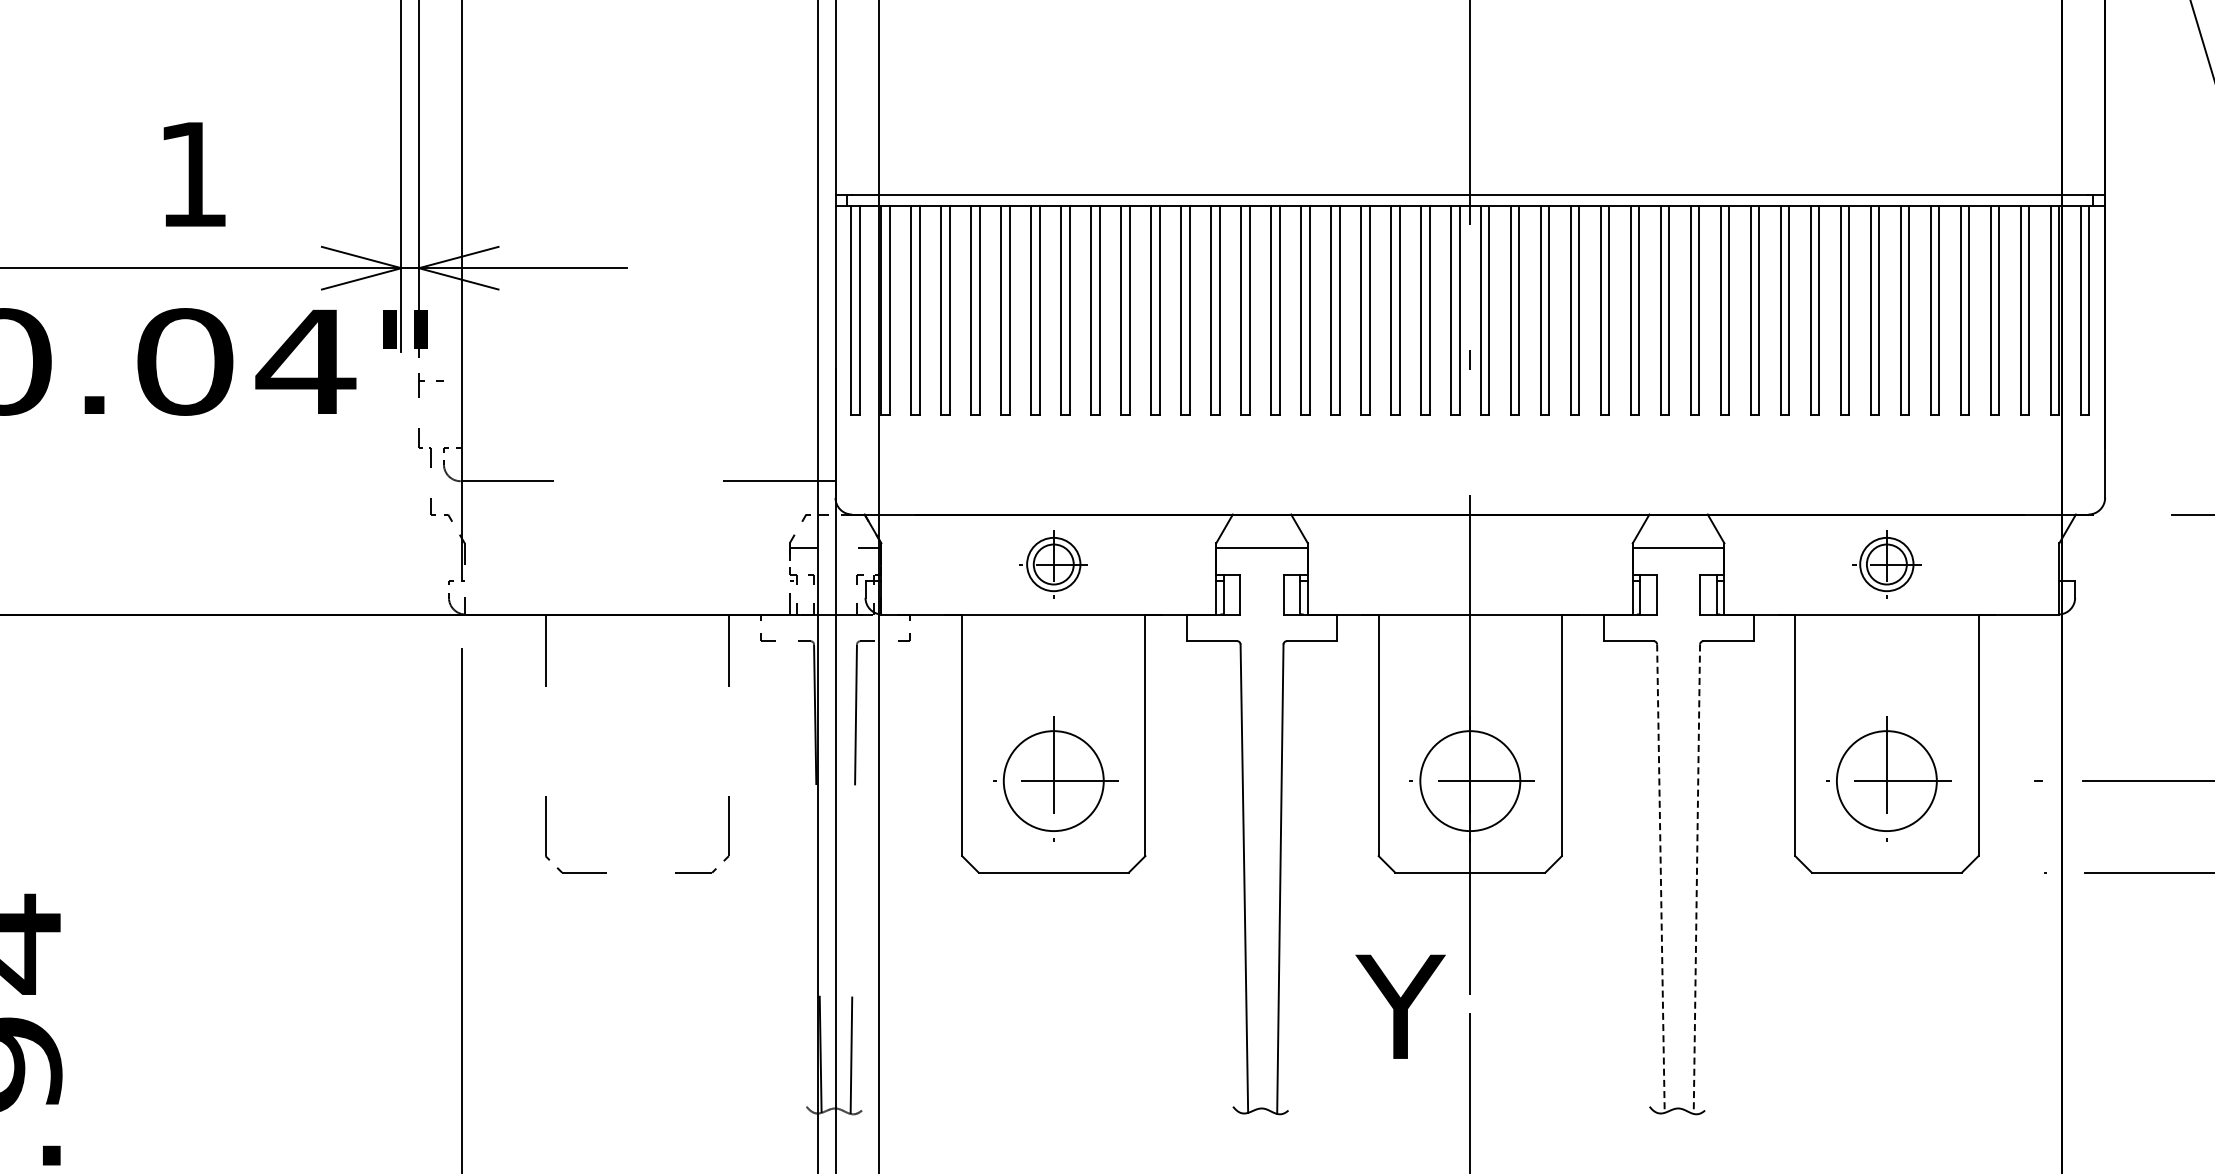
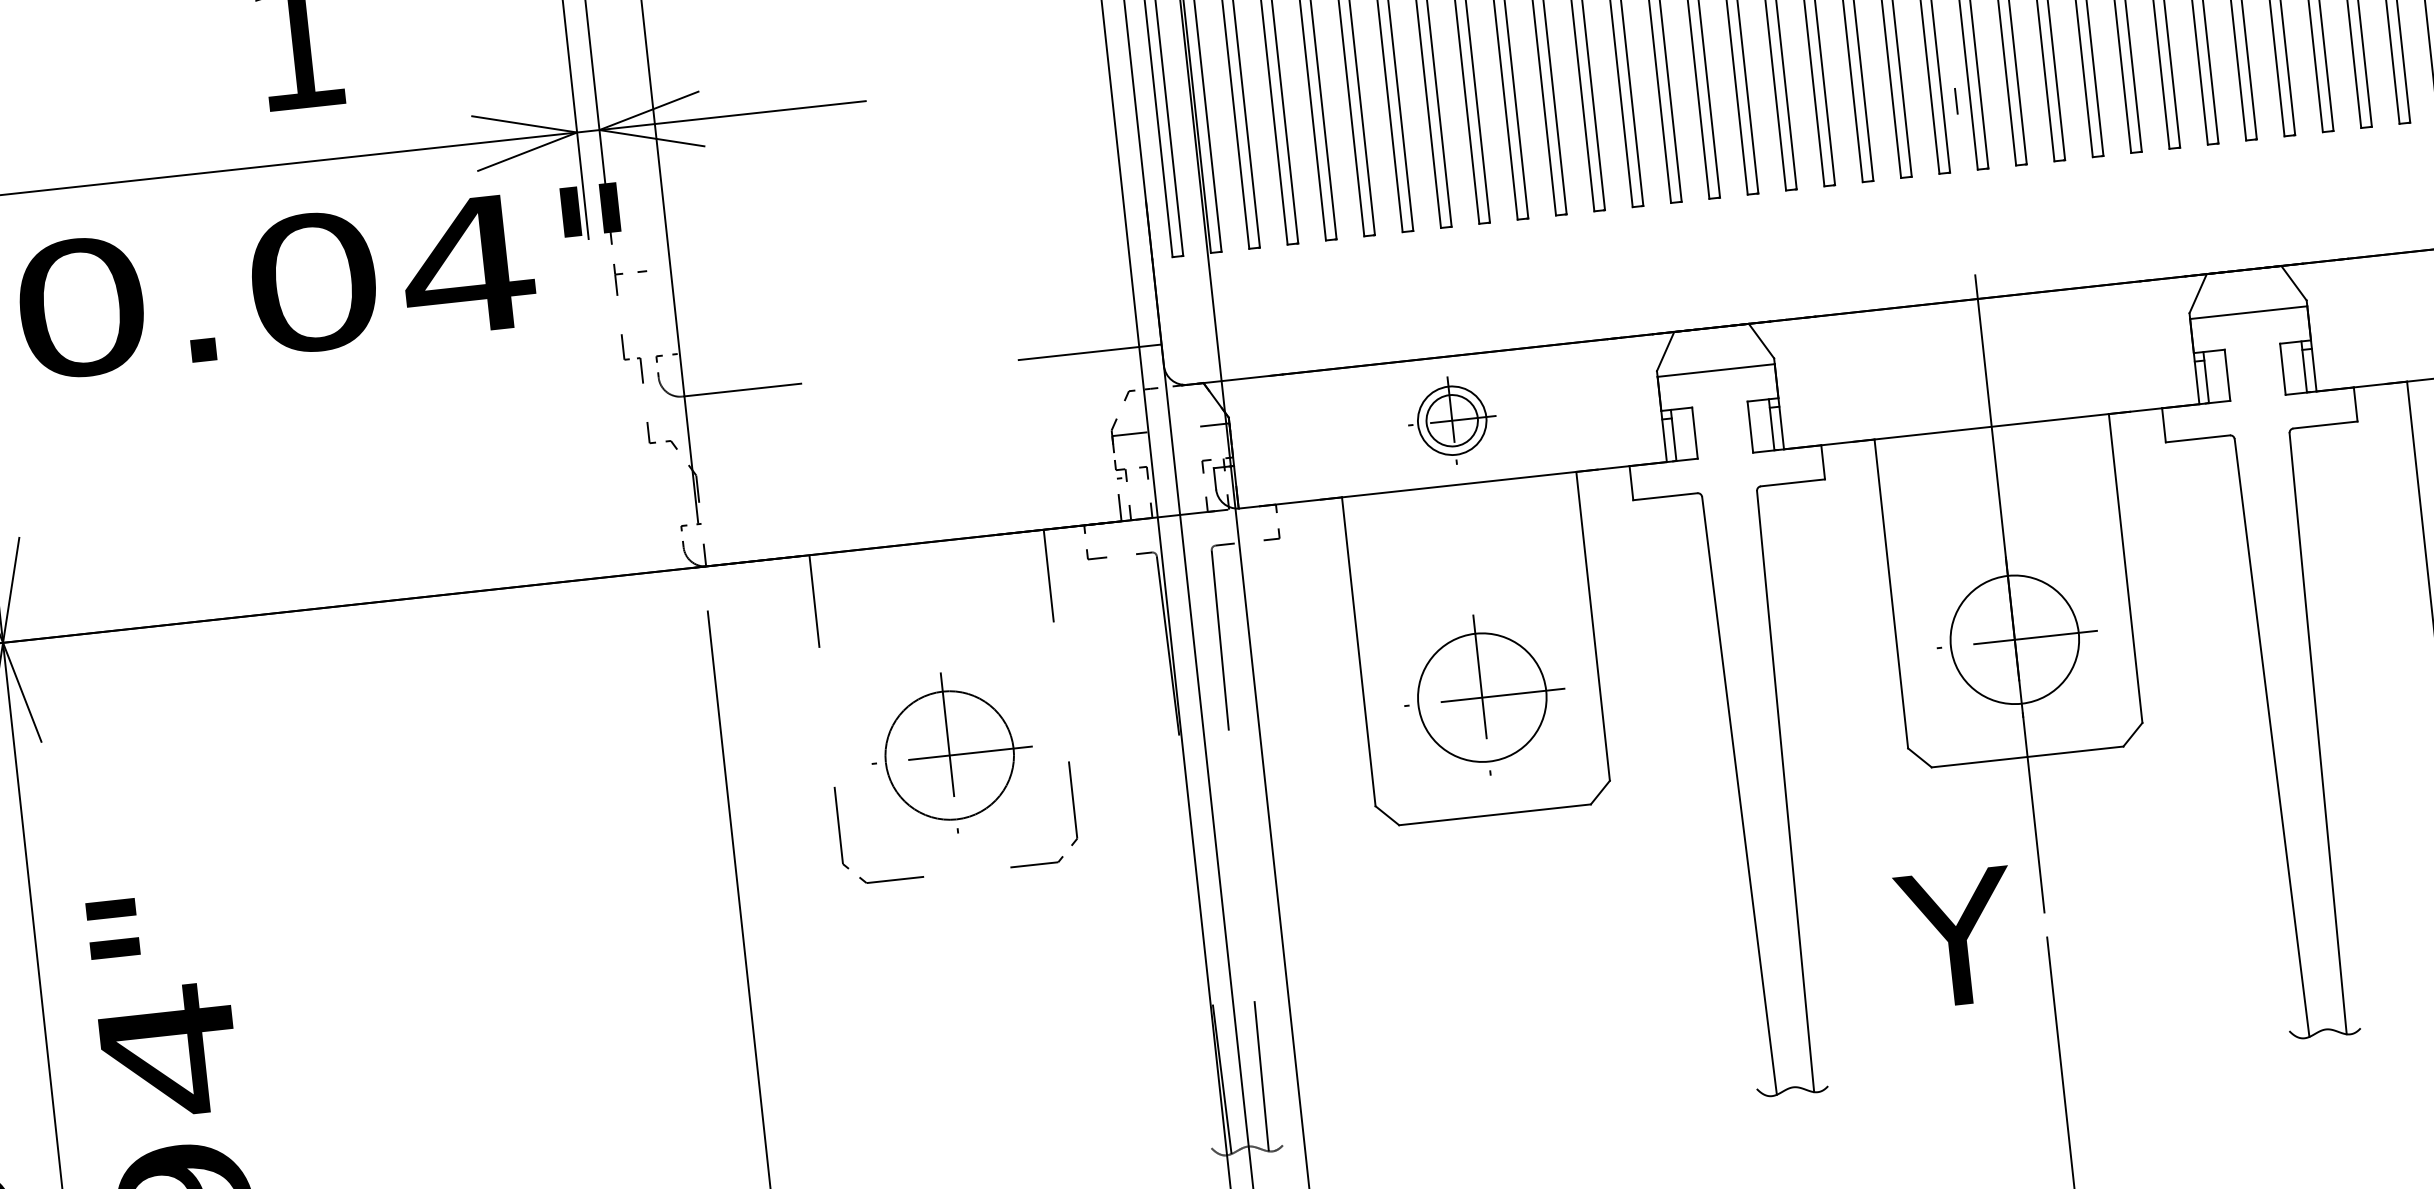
part: (638, 778) -> (951, 751), added
line: (1660, 879) -> (2271, 739), dashed -> solid
line: (1696, 879) -> (2317, 734), dashed -> solid

